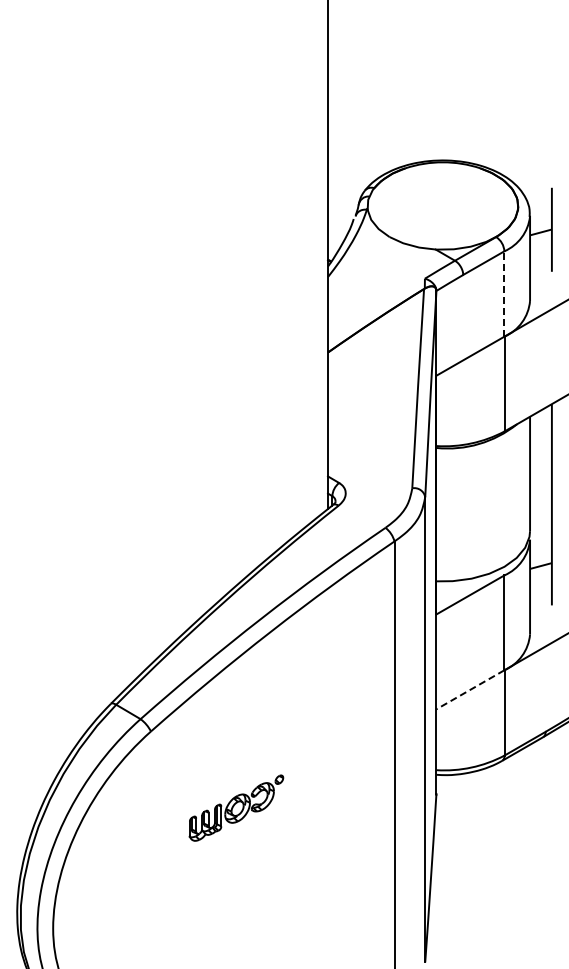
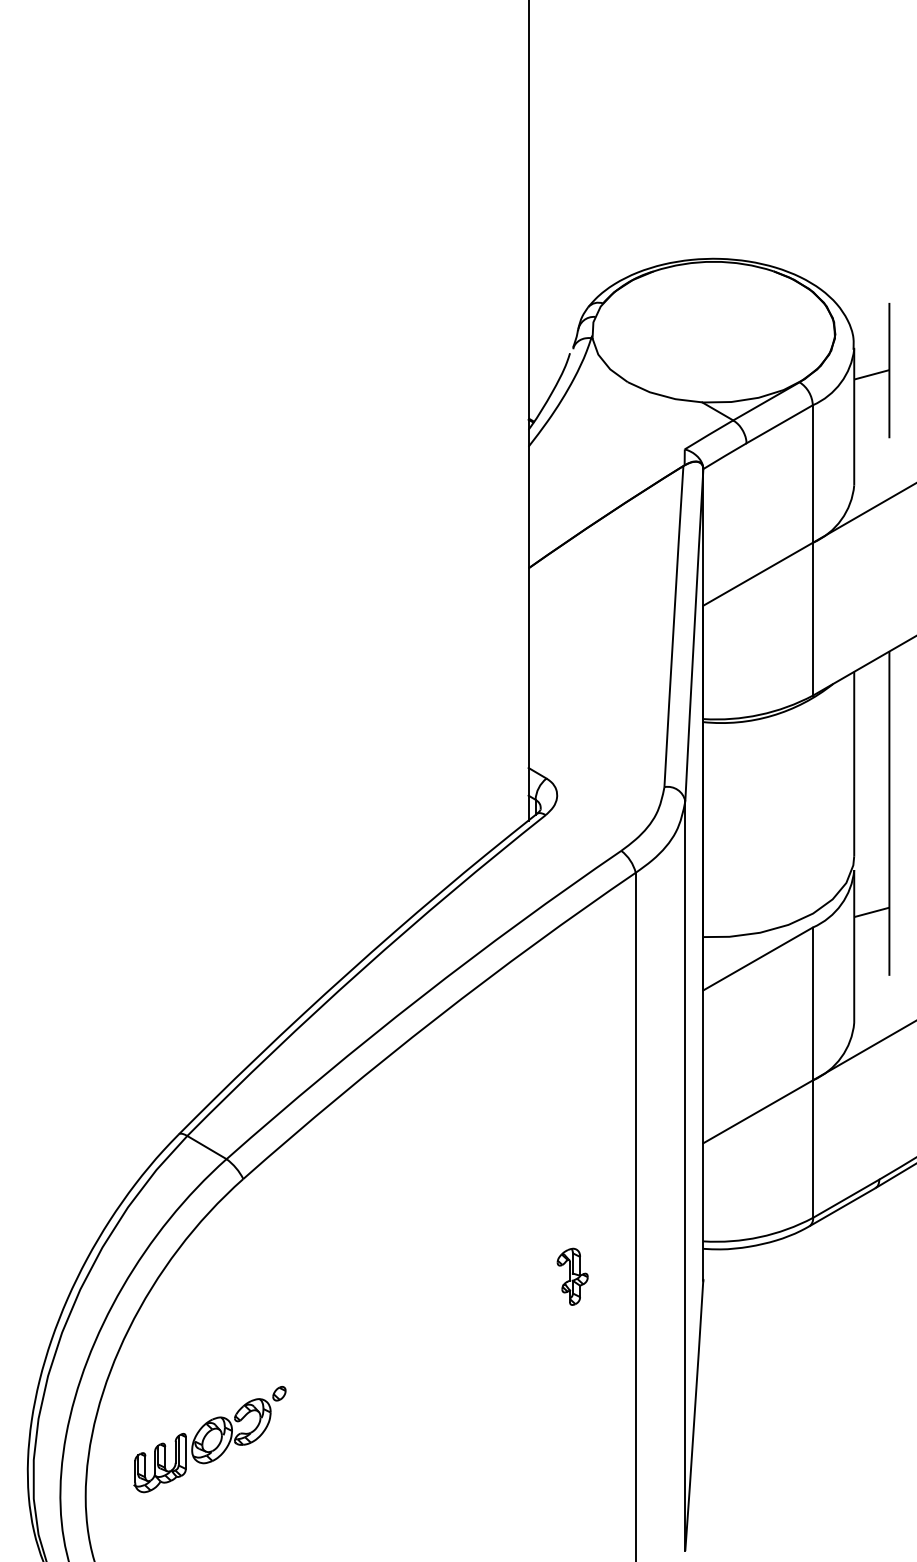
line: (504, 294) -> (813, 474), dashed -> solid
line: (469, 690) -> (756, 1112), dashed -> solid
part: (355, 791) -> (572, 1275), added
part: (236, 807) -> (210, 1438), moved

